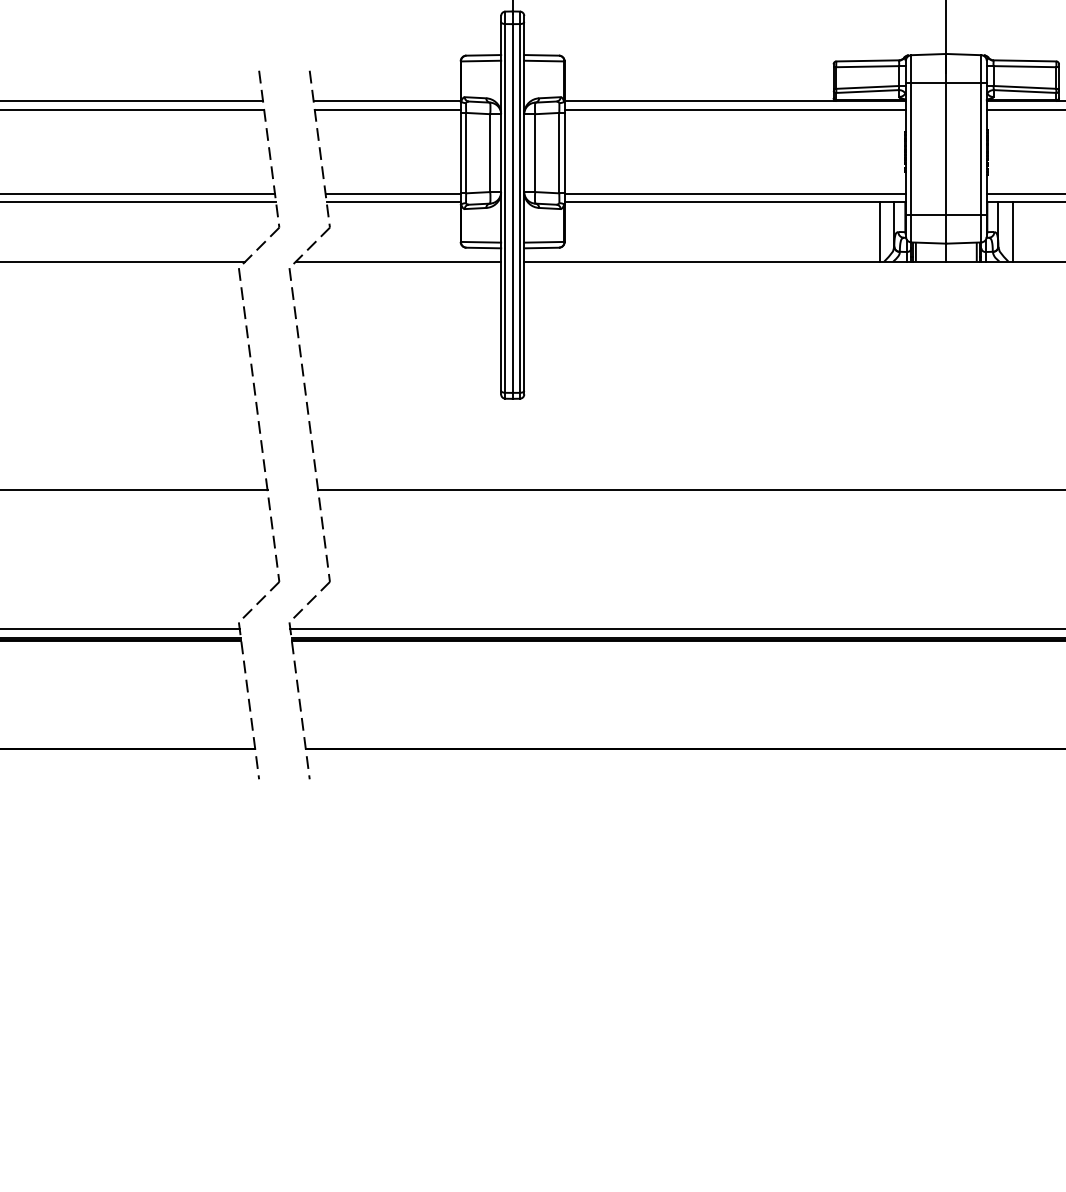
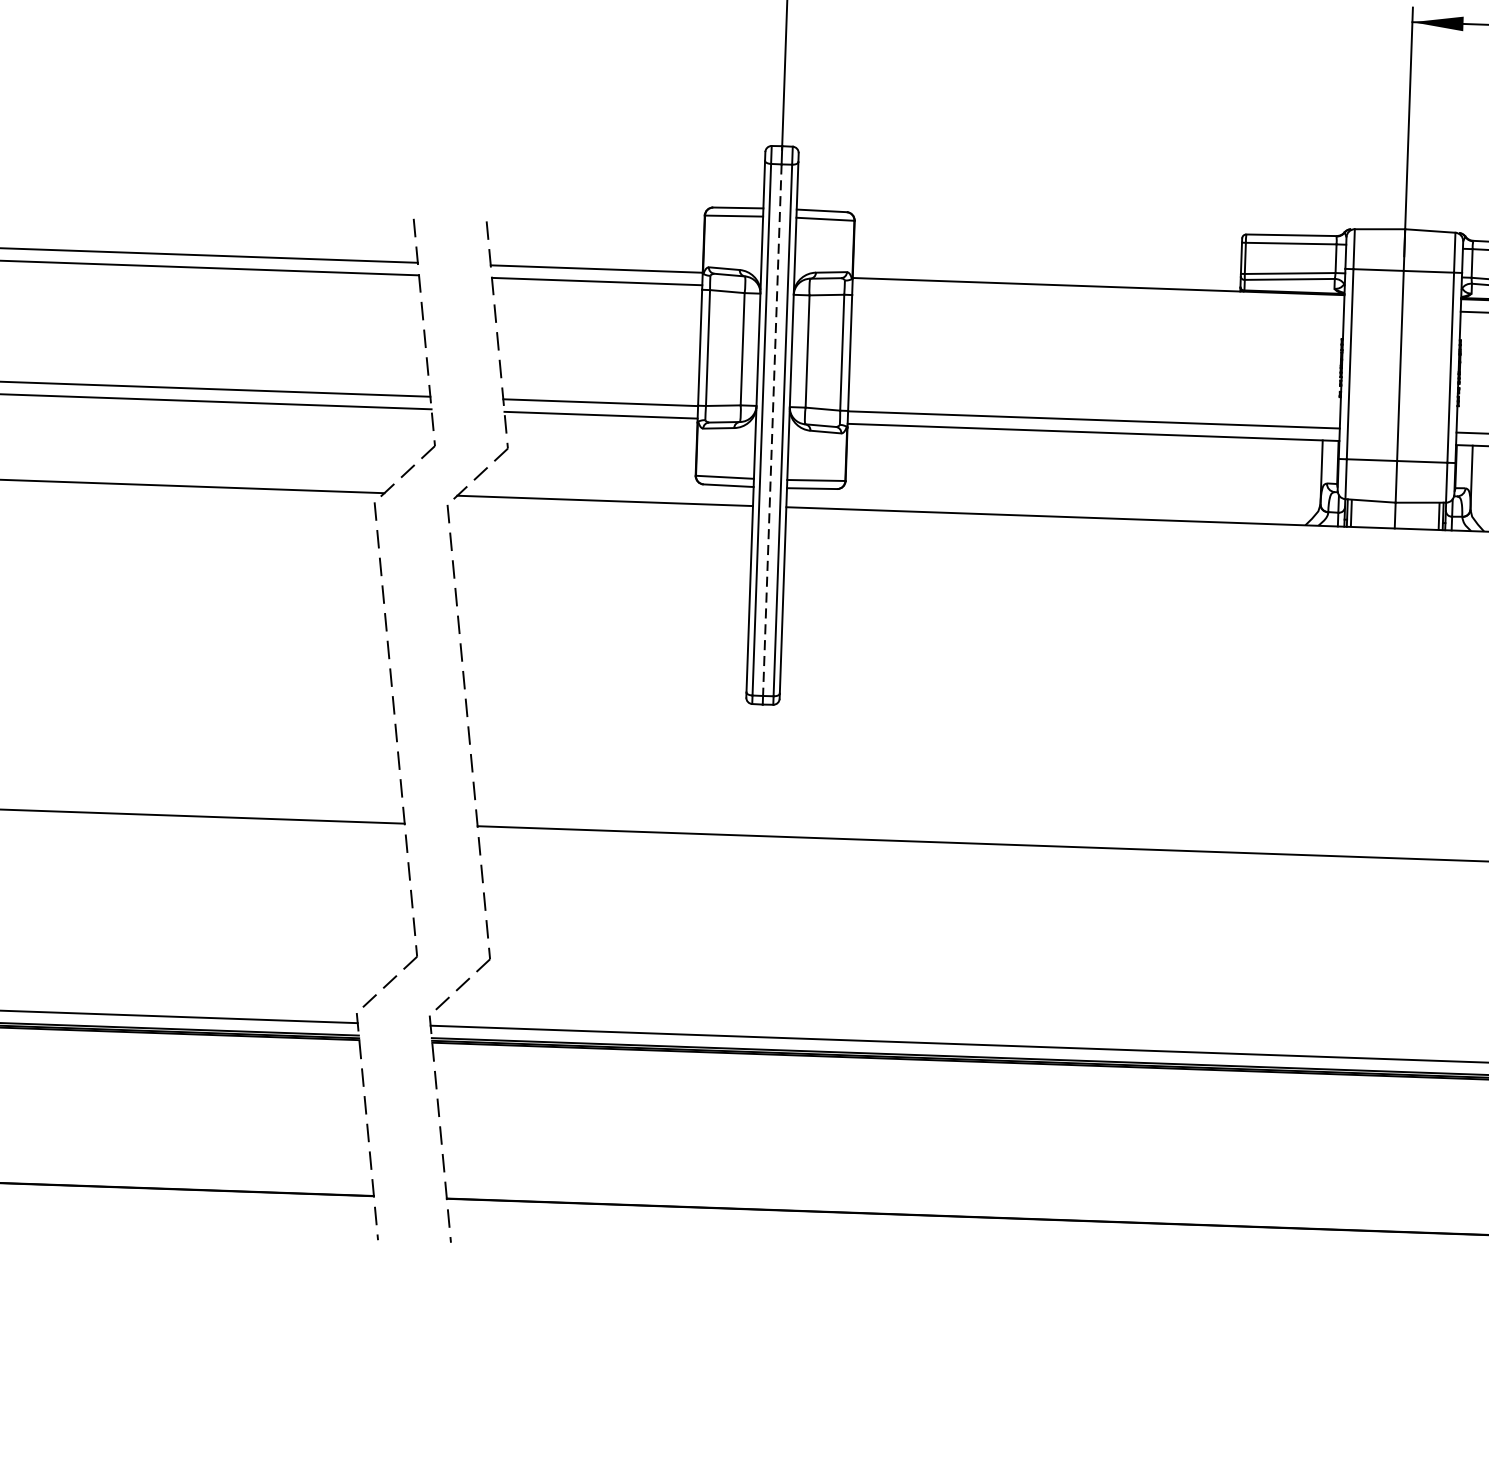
line: (734, 109) -> (1097, 298), removed
line: (512, 209) -> (771, 431), solid -> dashed
line: (879, 231) -> (1299, 481), removed

